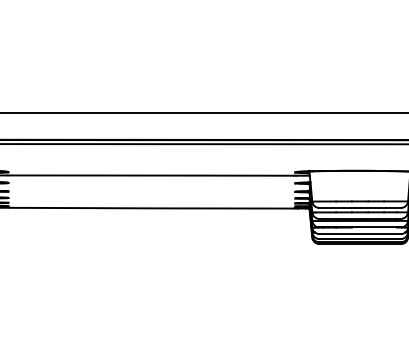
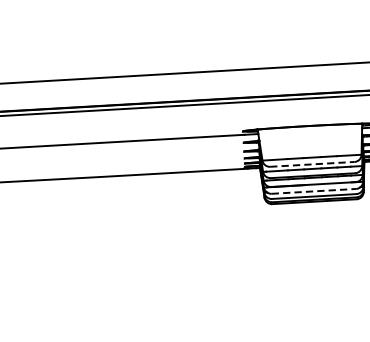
line: (360, 207) -> (312, 163), solid -> dashed
line: (360, 234) -> (314, 191), solid -> dashed

